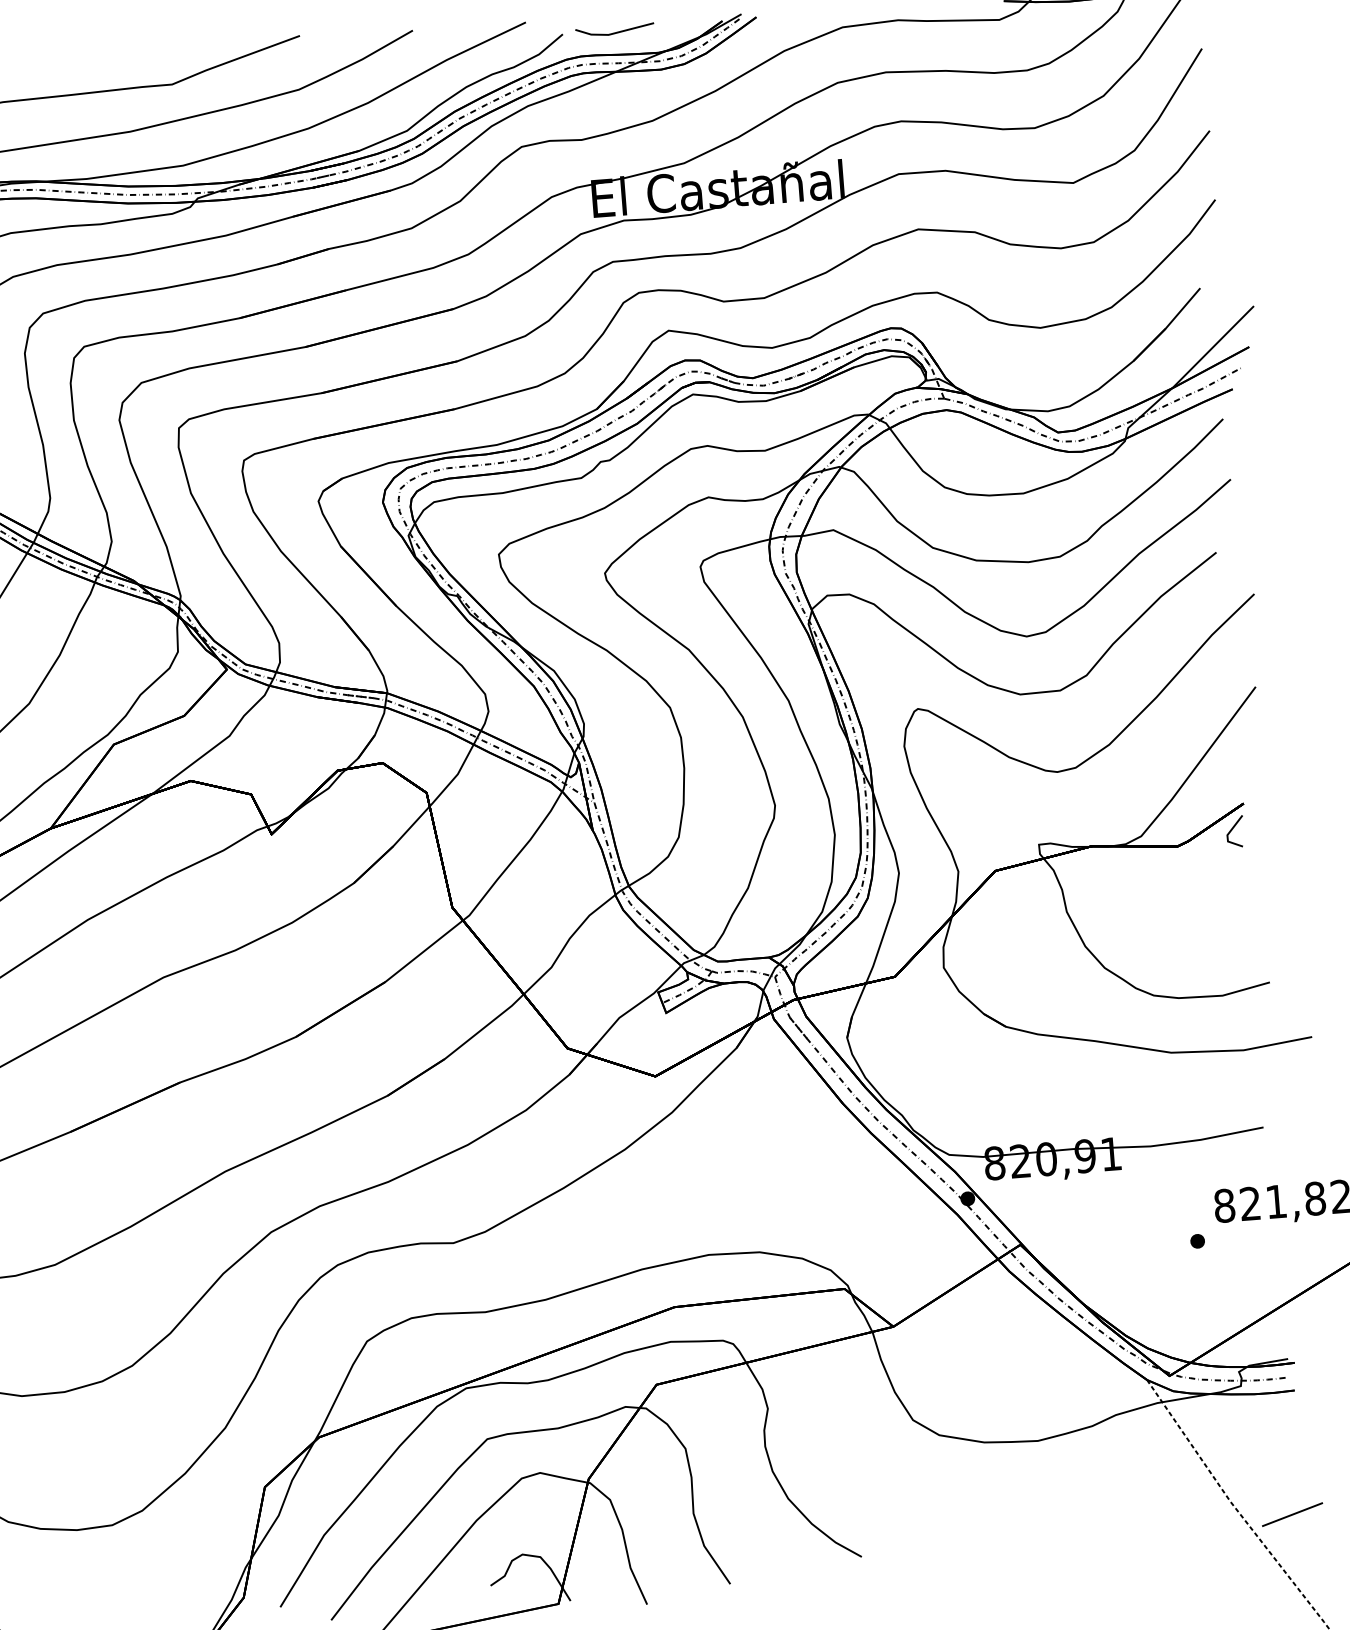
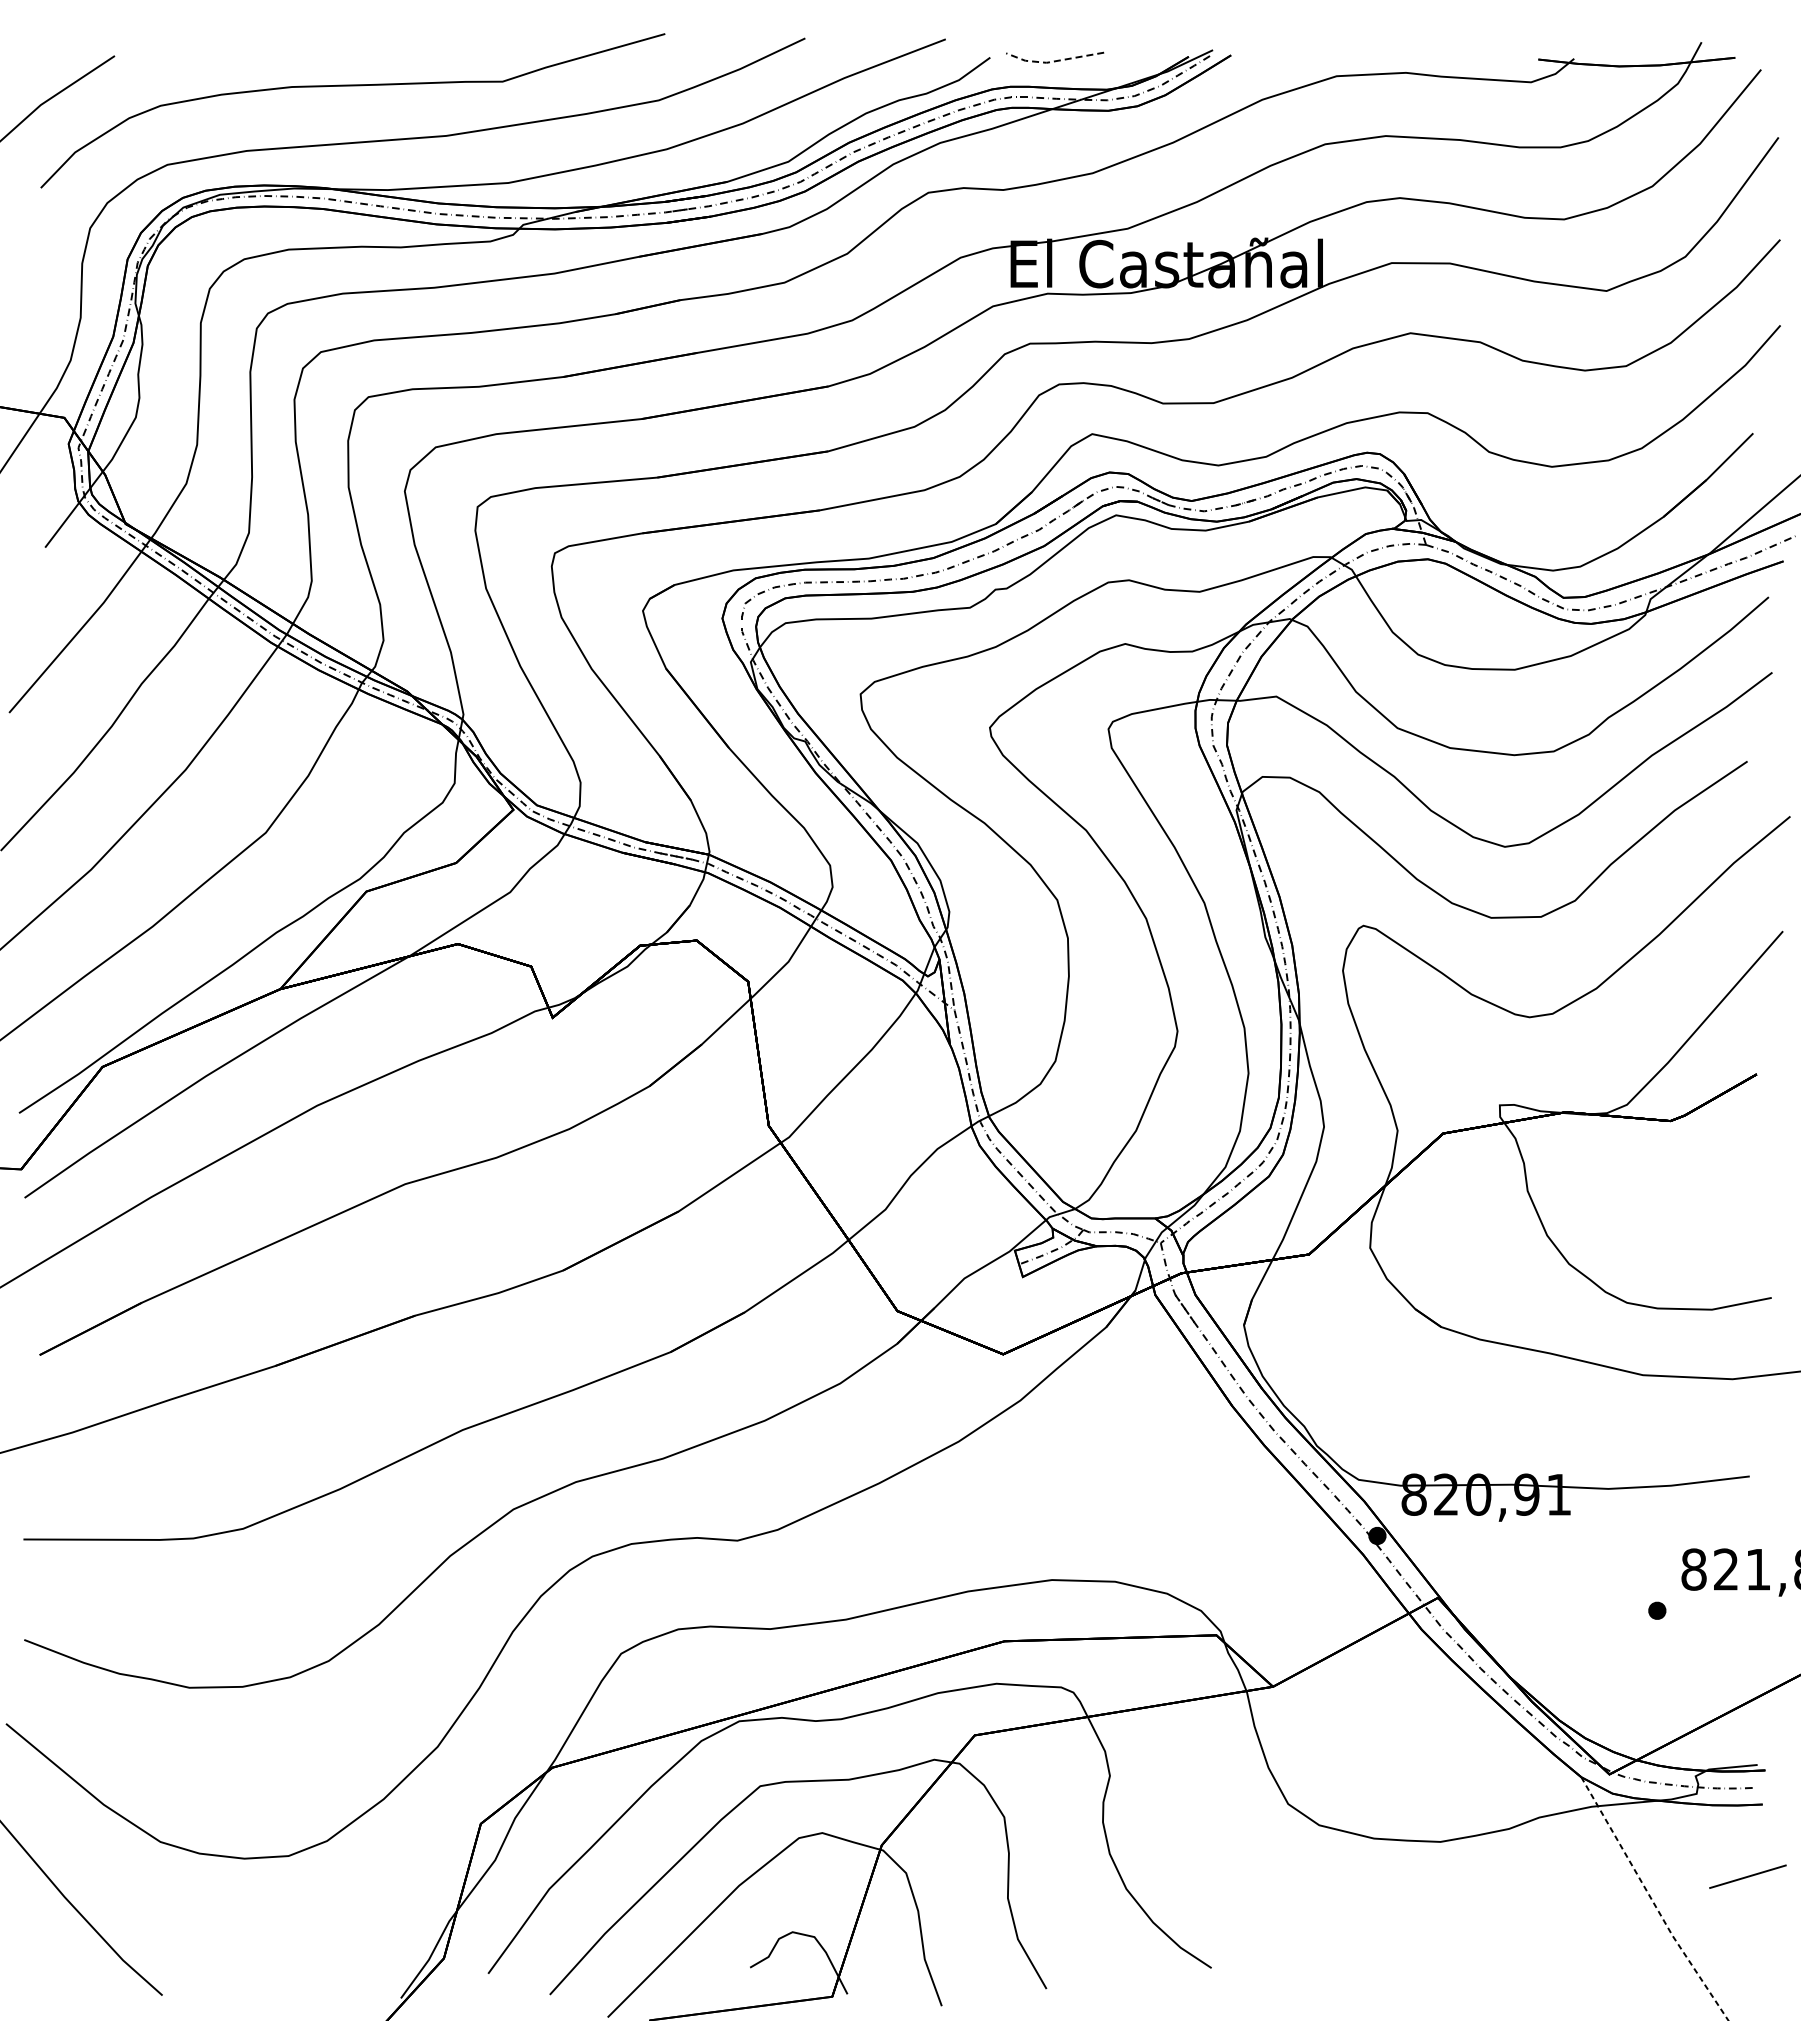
line: (613, 33) -> (1053, 61), solid -> dashed
line: (1232, 829) -> (1740, 1105), removed
line: (1292, 1514) -> (1747, 1876), moved

